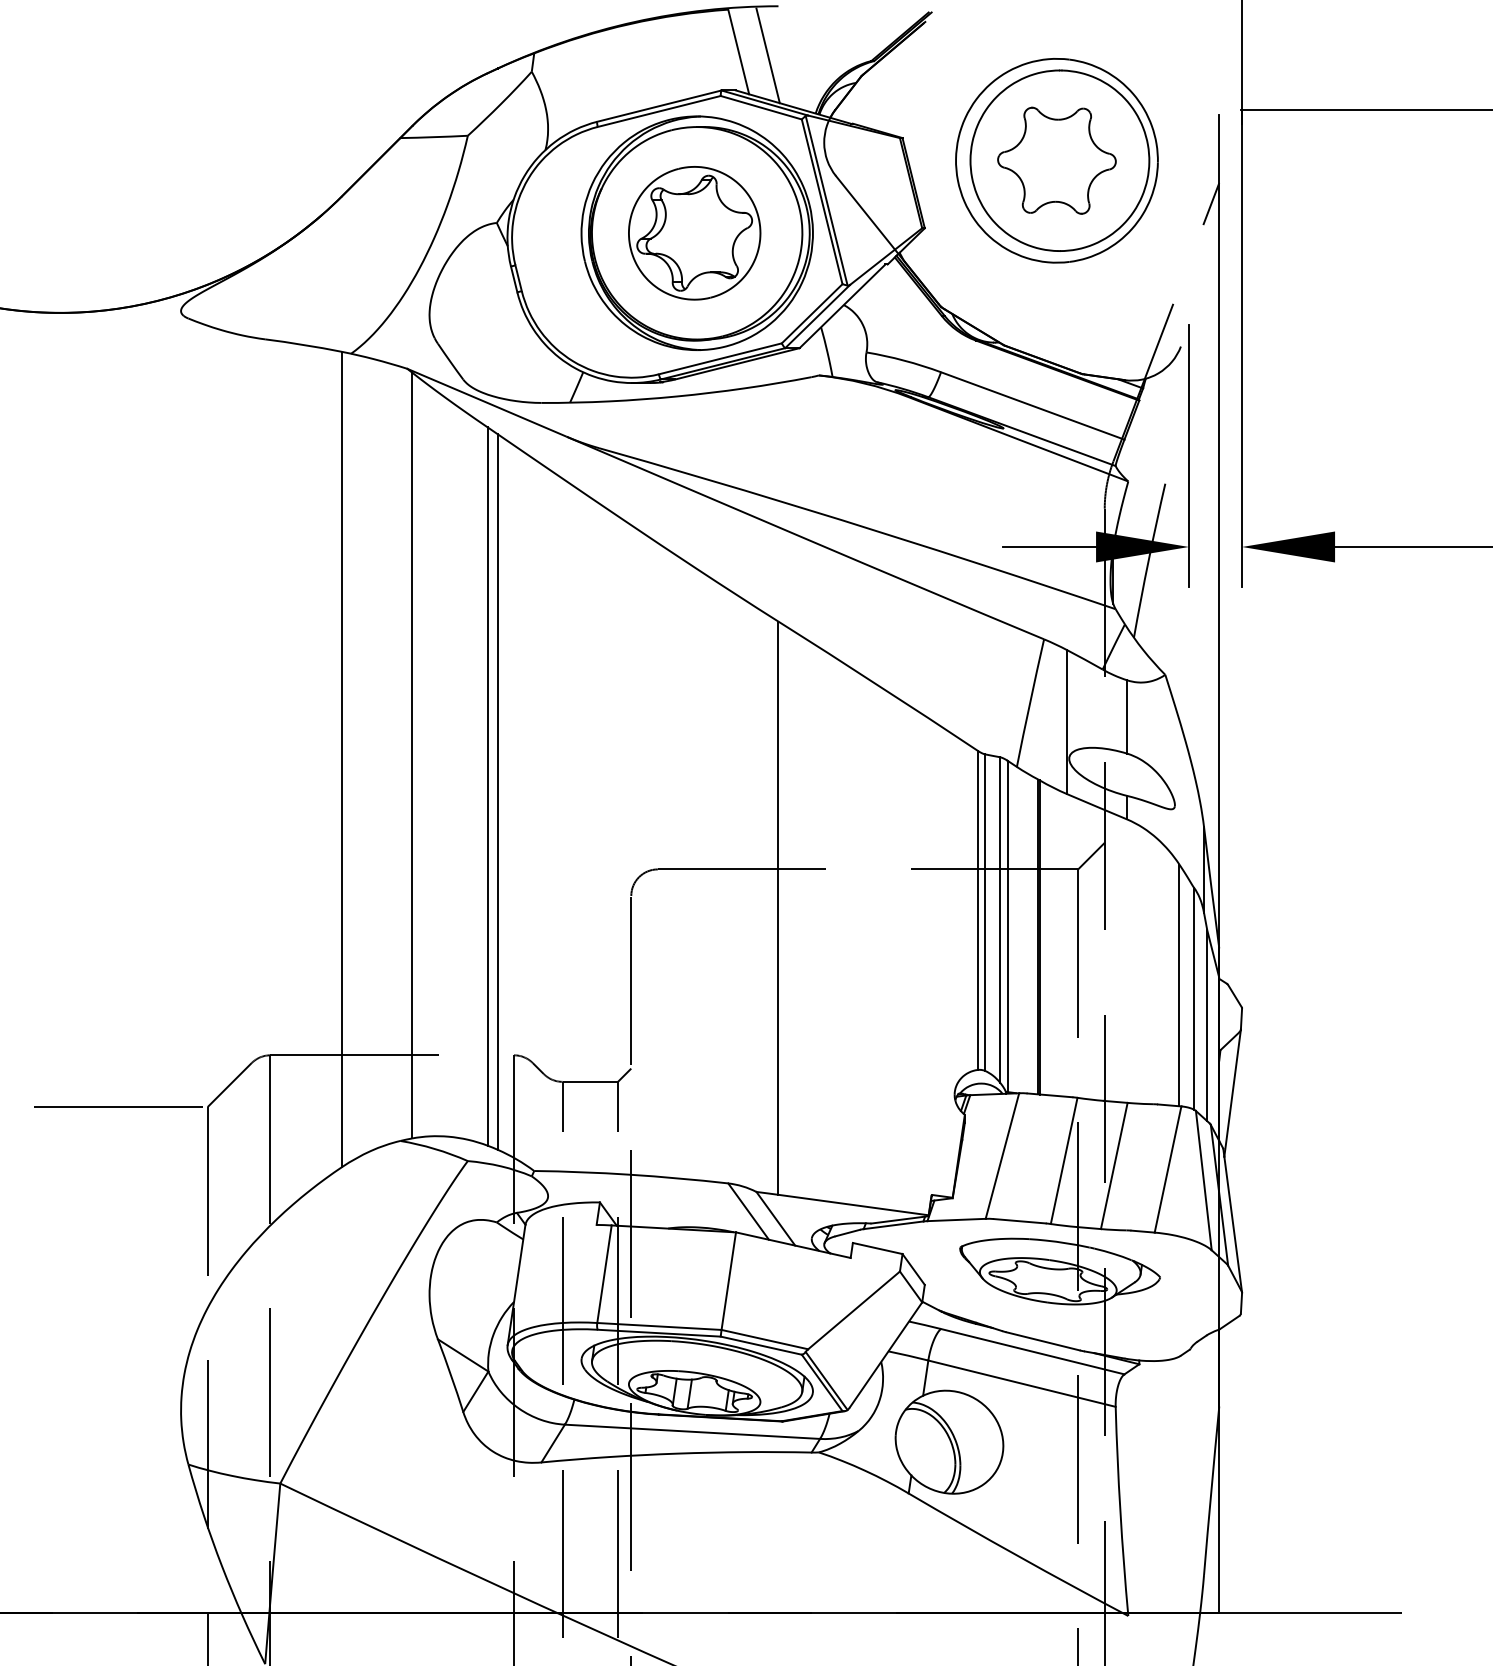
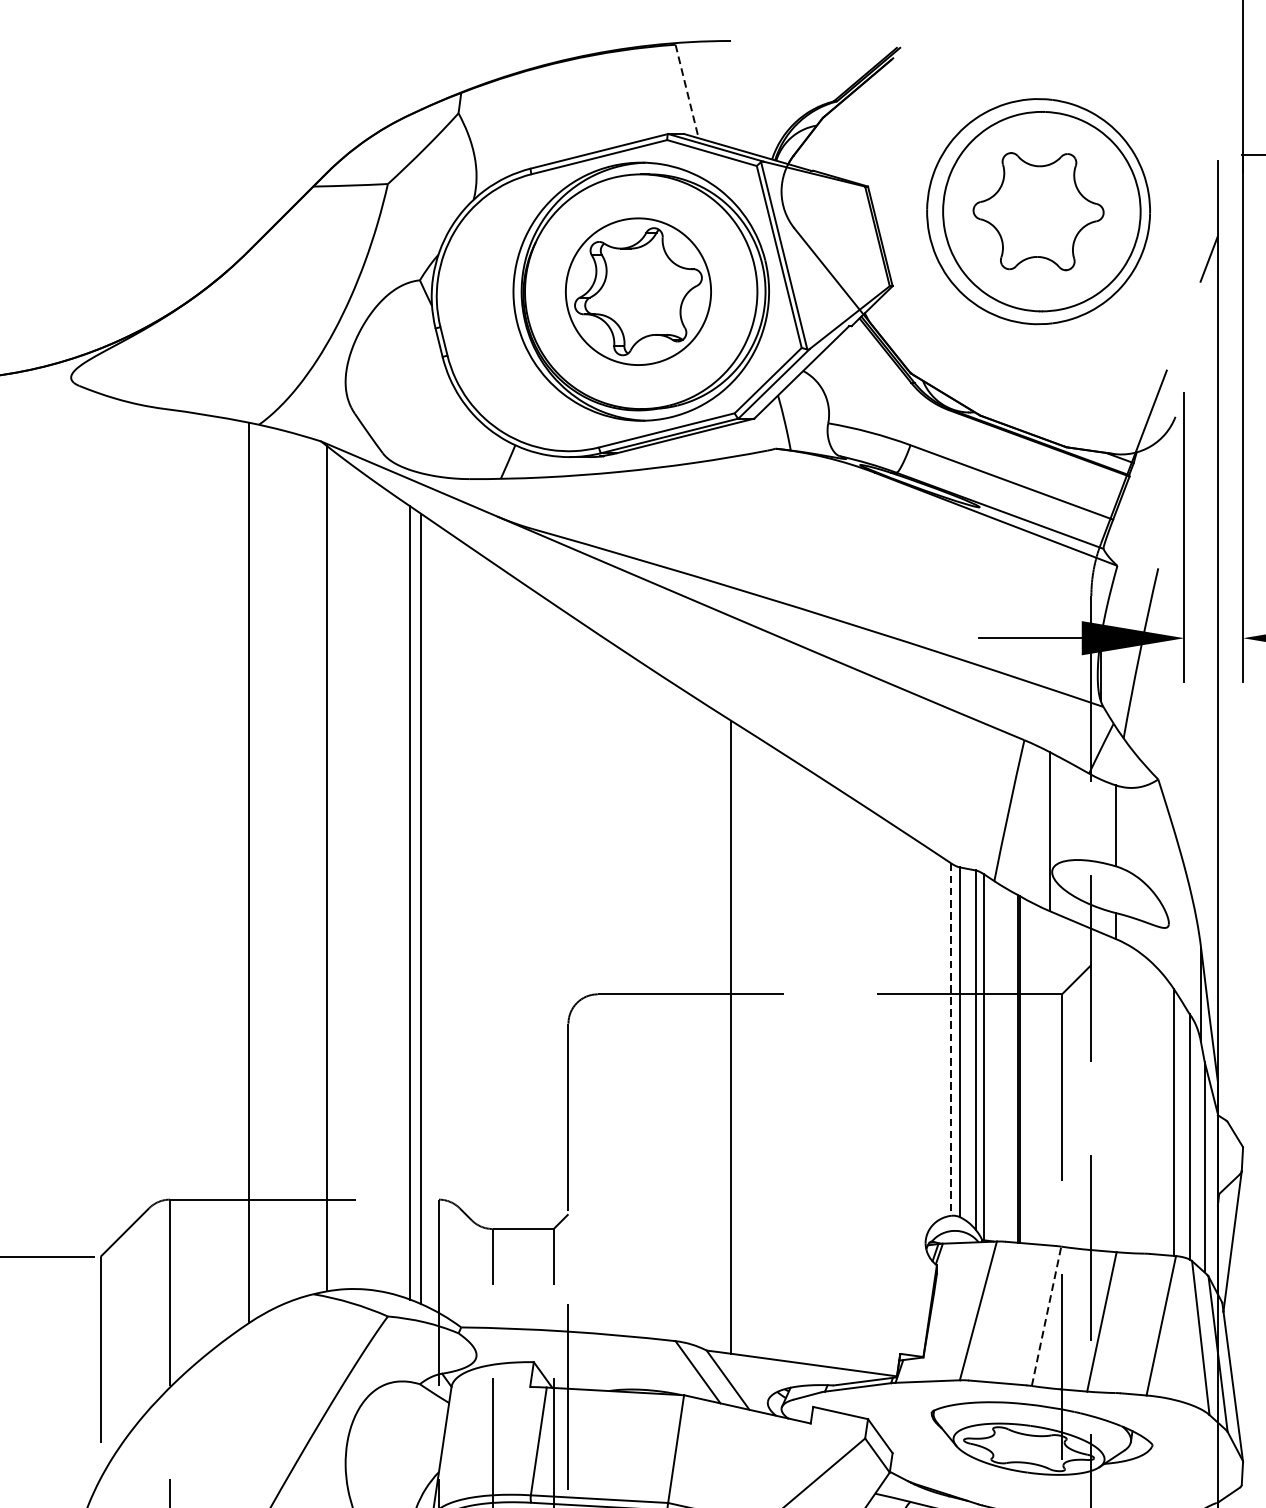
line: (738, 51) -> (686, 90), solid -> dashed
line: (767, 55) -> (718, 95), removed
line: (977, 910) -> (950, 1039), solid -> dashed
line: (1064, 1160) -> (1046, 1315), solid -> dashed

